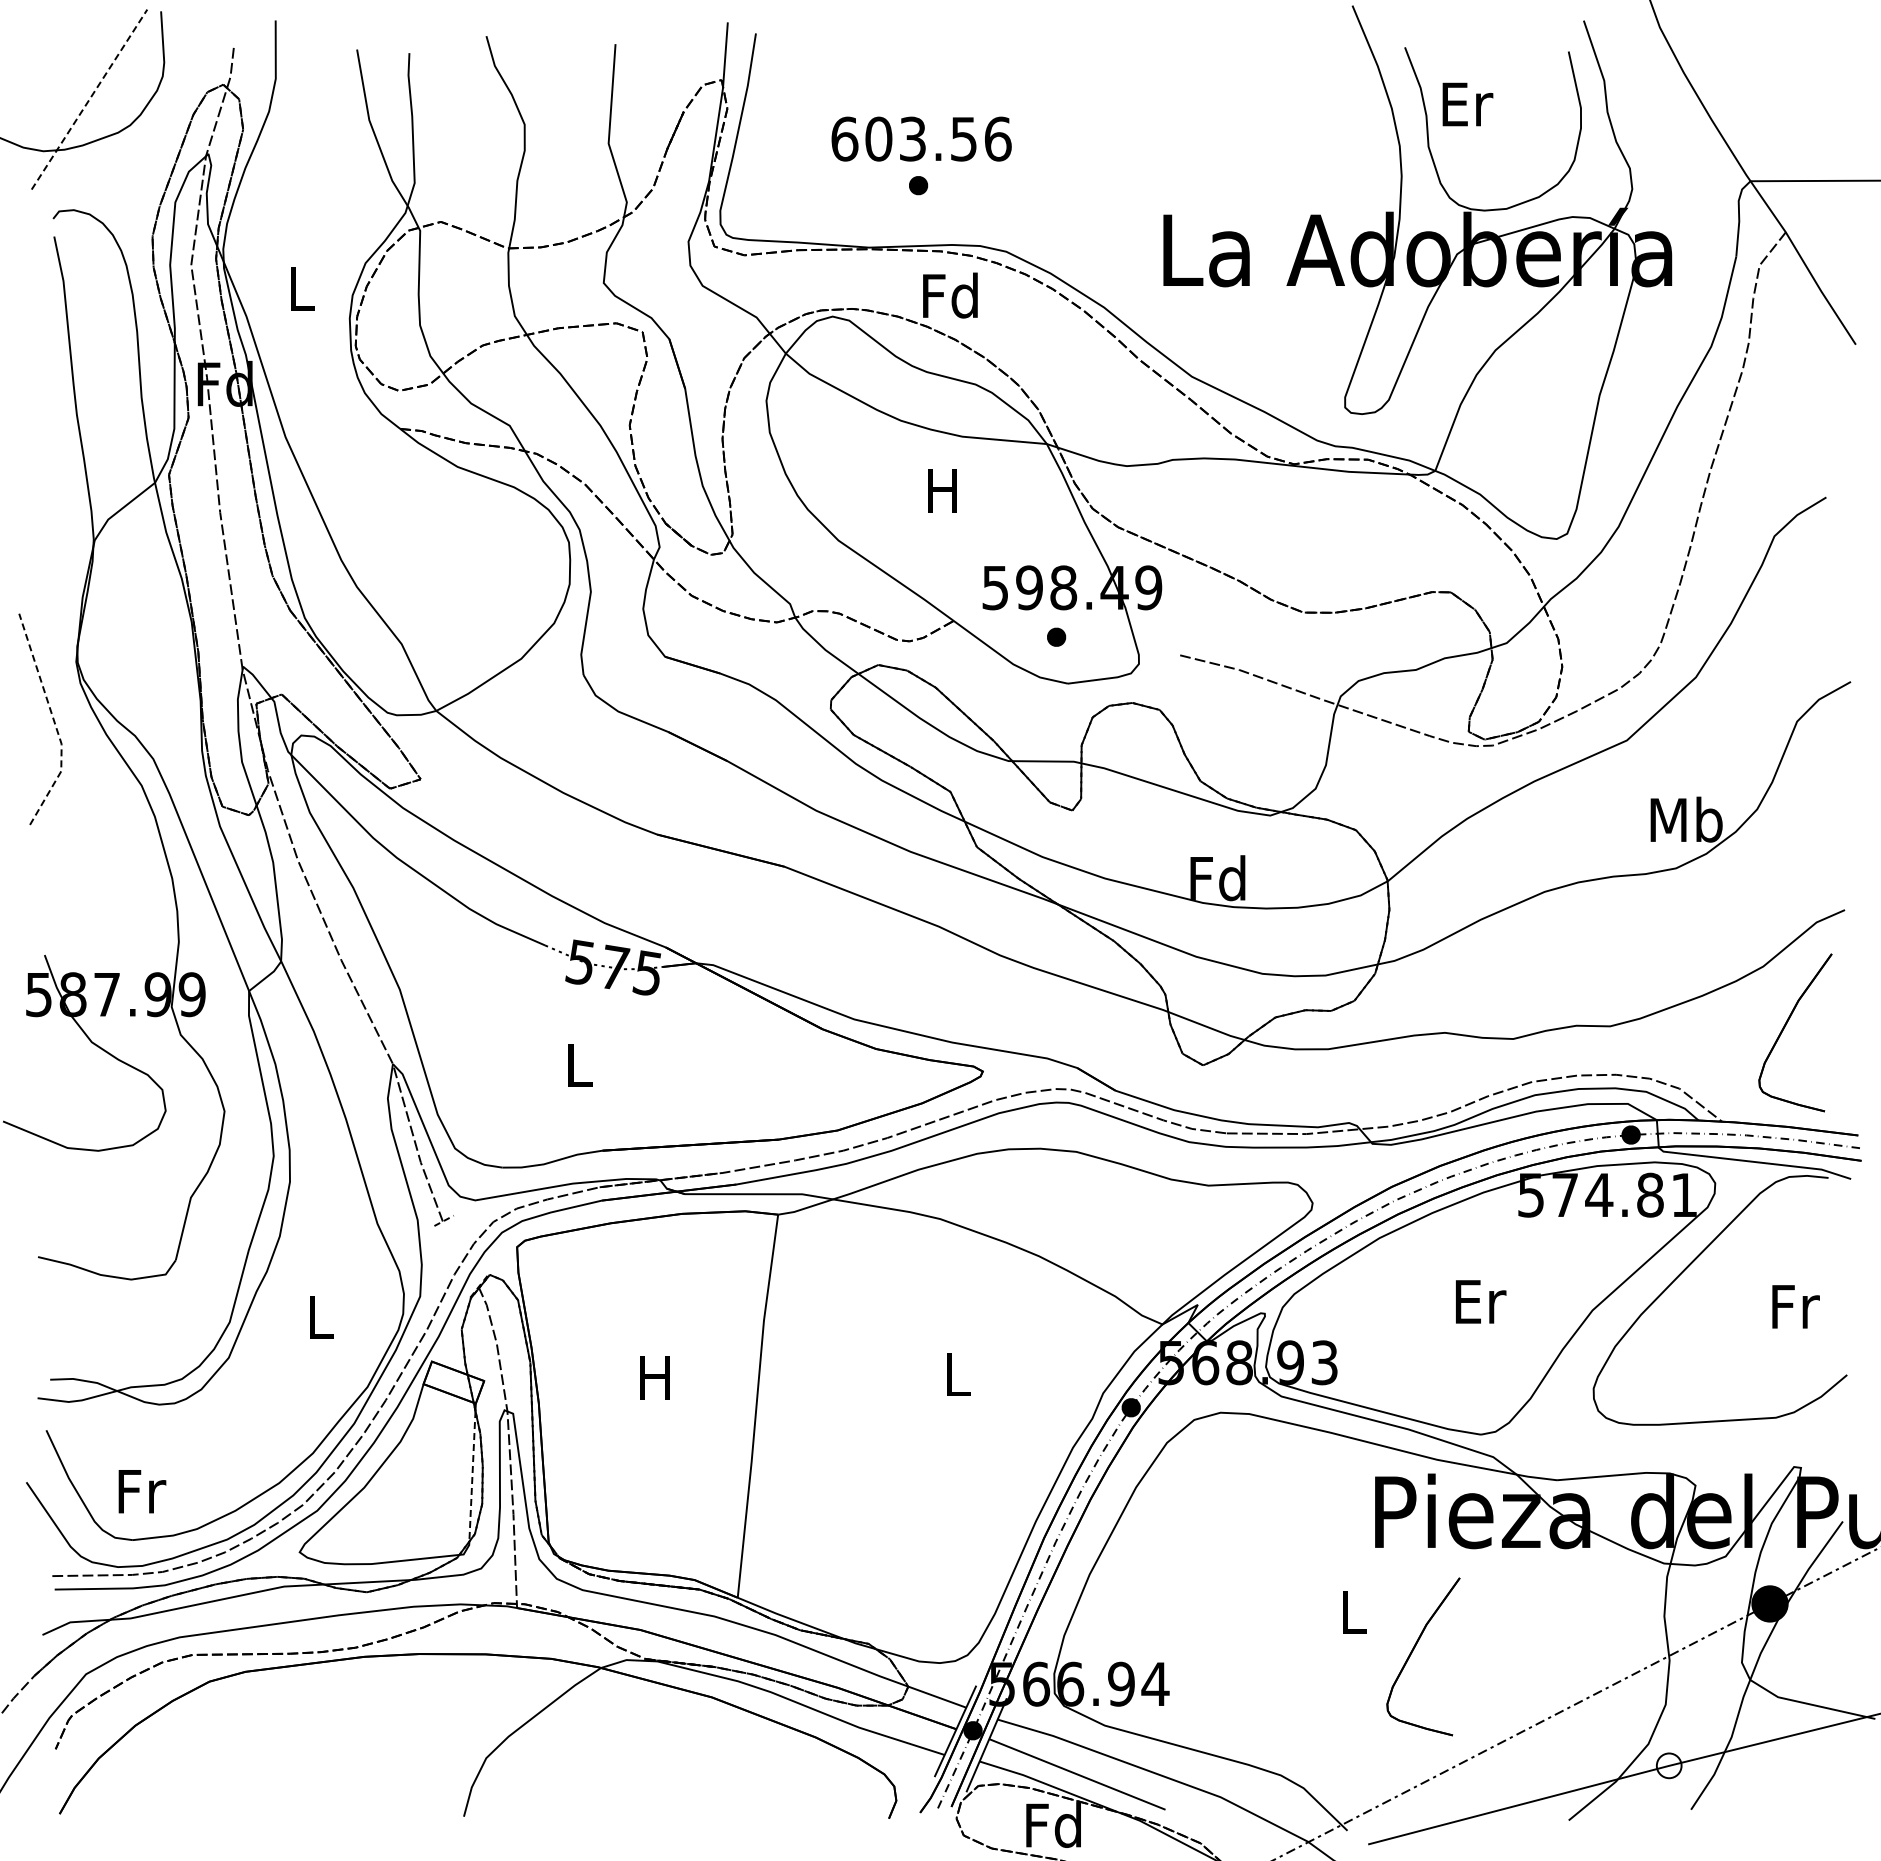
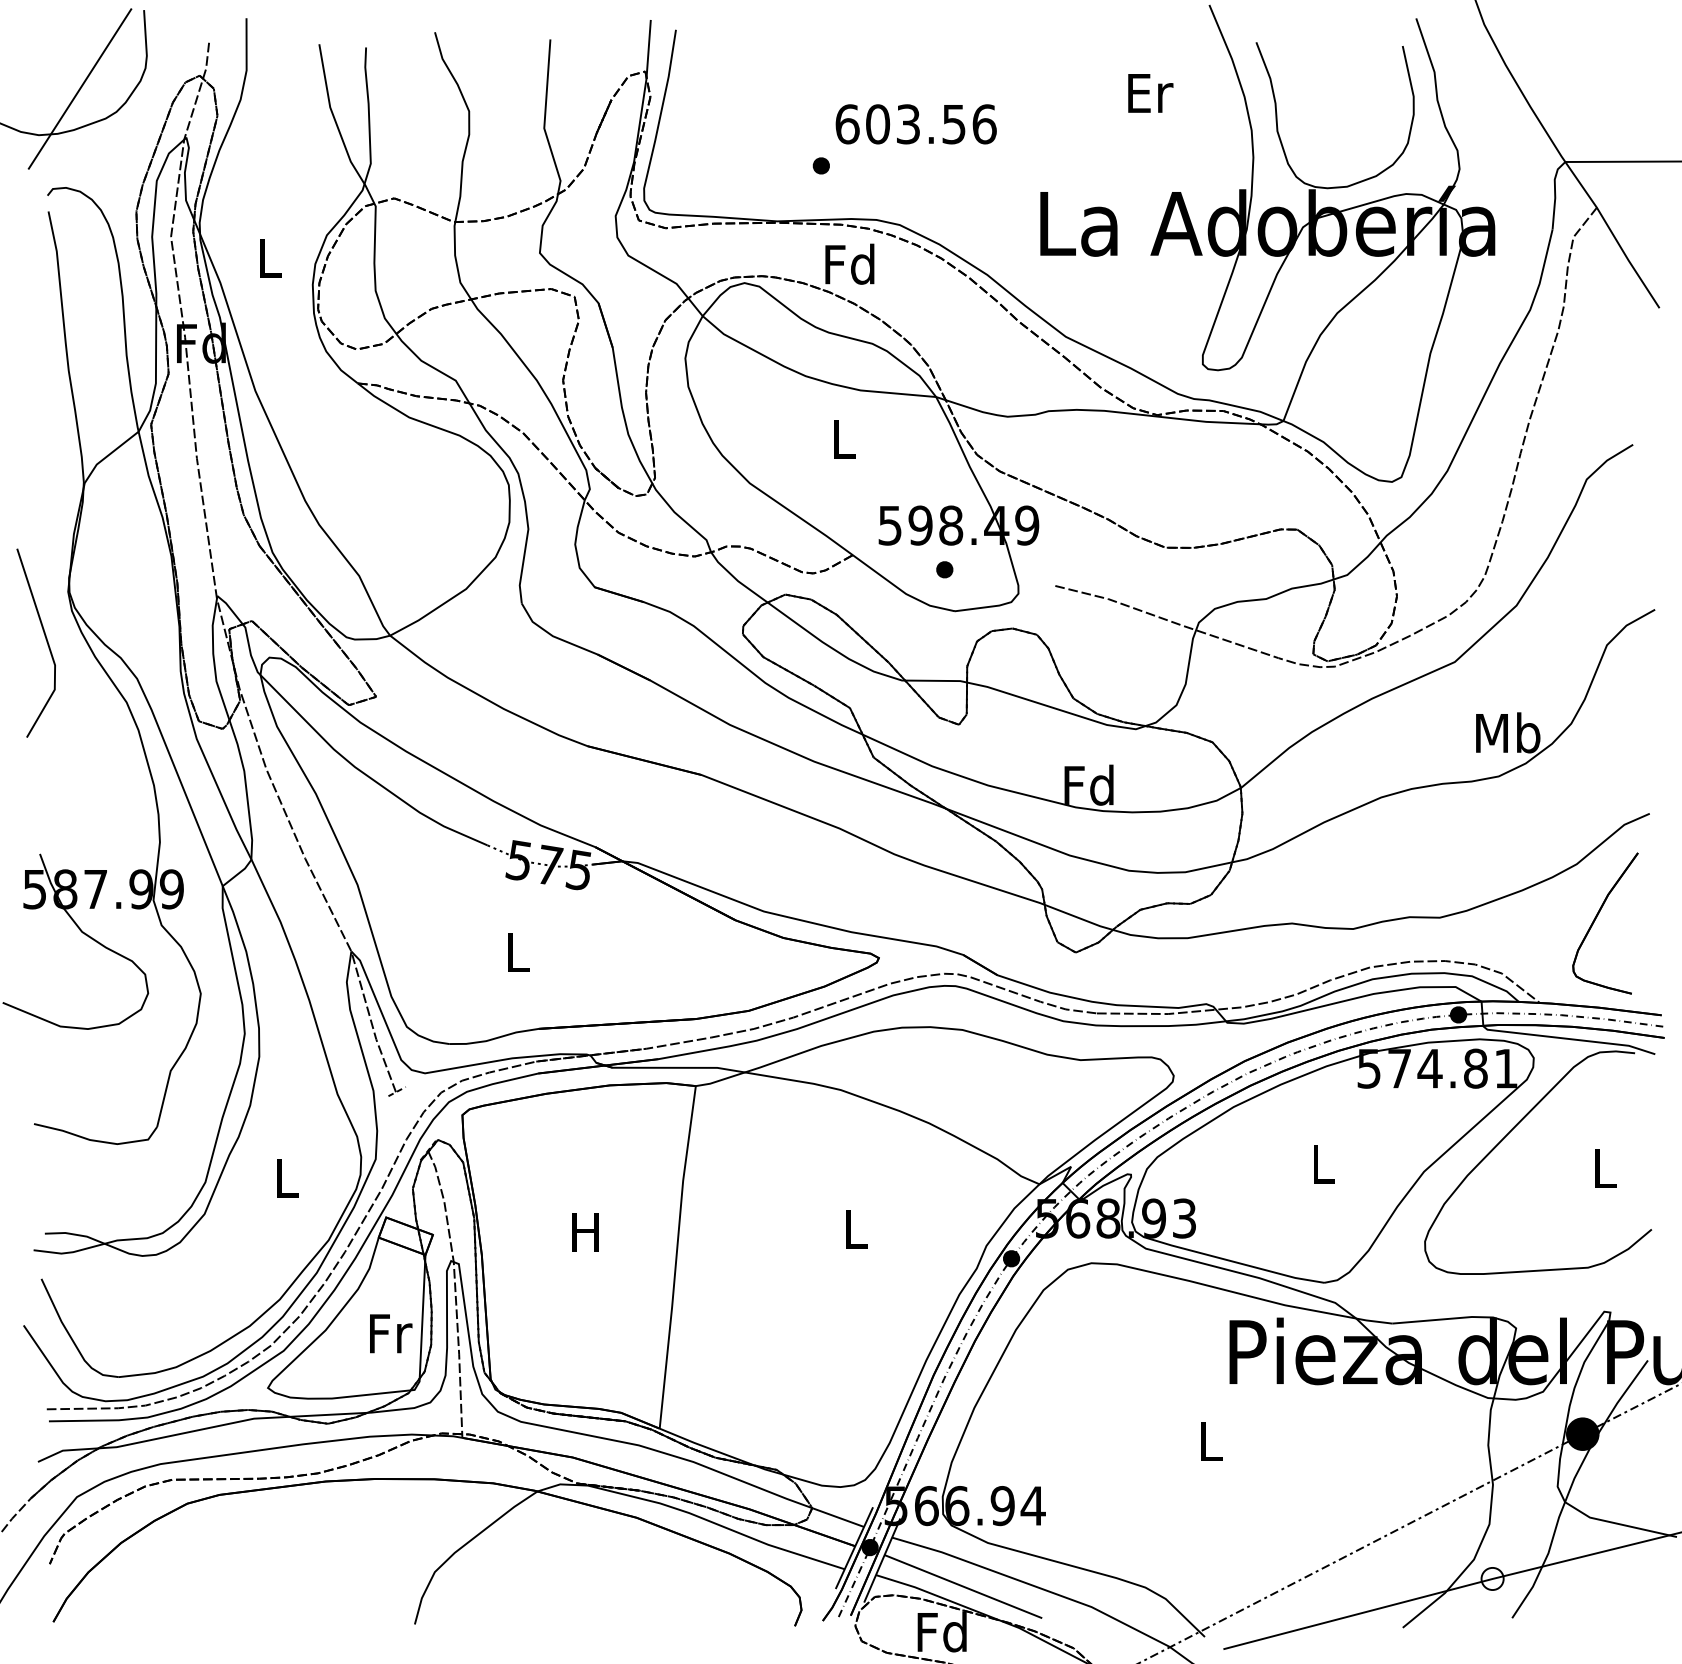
line: (89, 99) -> (80, 88), dashed -> solid
text: (1467, 104) -> (1150, 93), moved
text: (921, 138) -> (916, 123), moved
text: (942, 490) -> (842, 438), H -> L
line: (54, 722) -> (48, 646), dashed -> solid
text: (1480, 1301) -> (1323, 1163), Er -> L
text: (1795, 1306) -> (1605, 1168), Fr -> L
line: (472, 1476) -> (422, 1320), dashed -> solid
text: (142, 1491) -> (391, 1333), moved
part: (1413, 1651) -> (1263, 1476), removed

